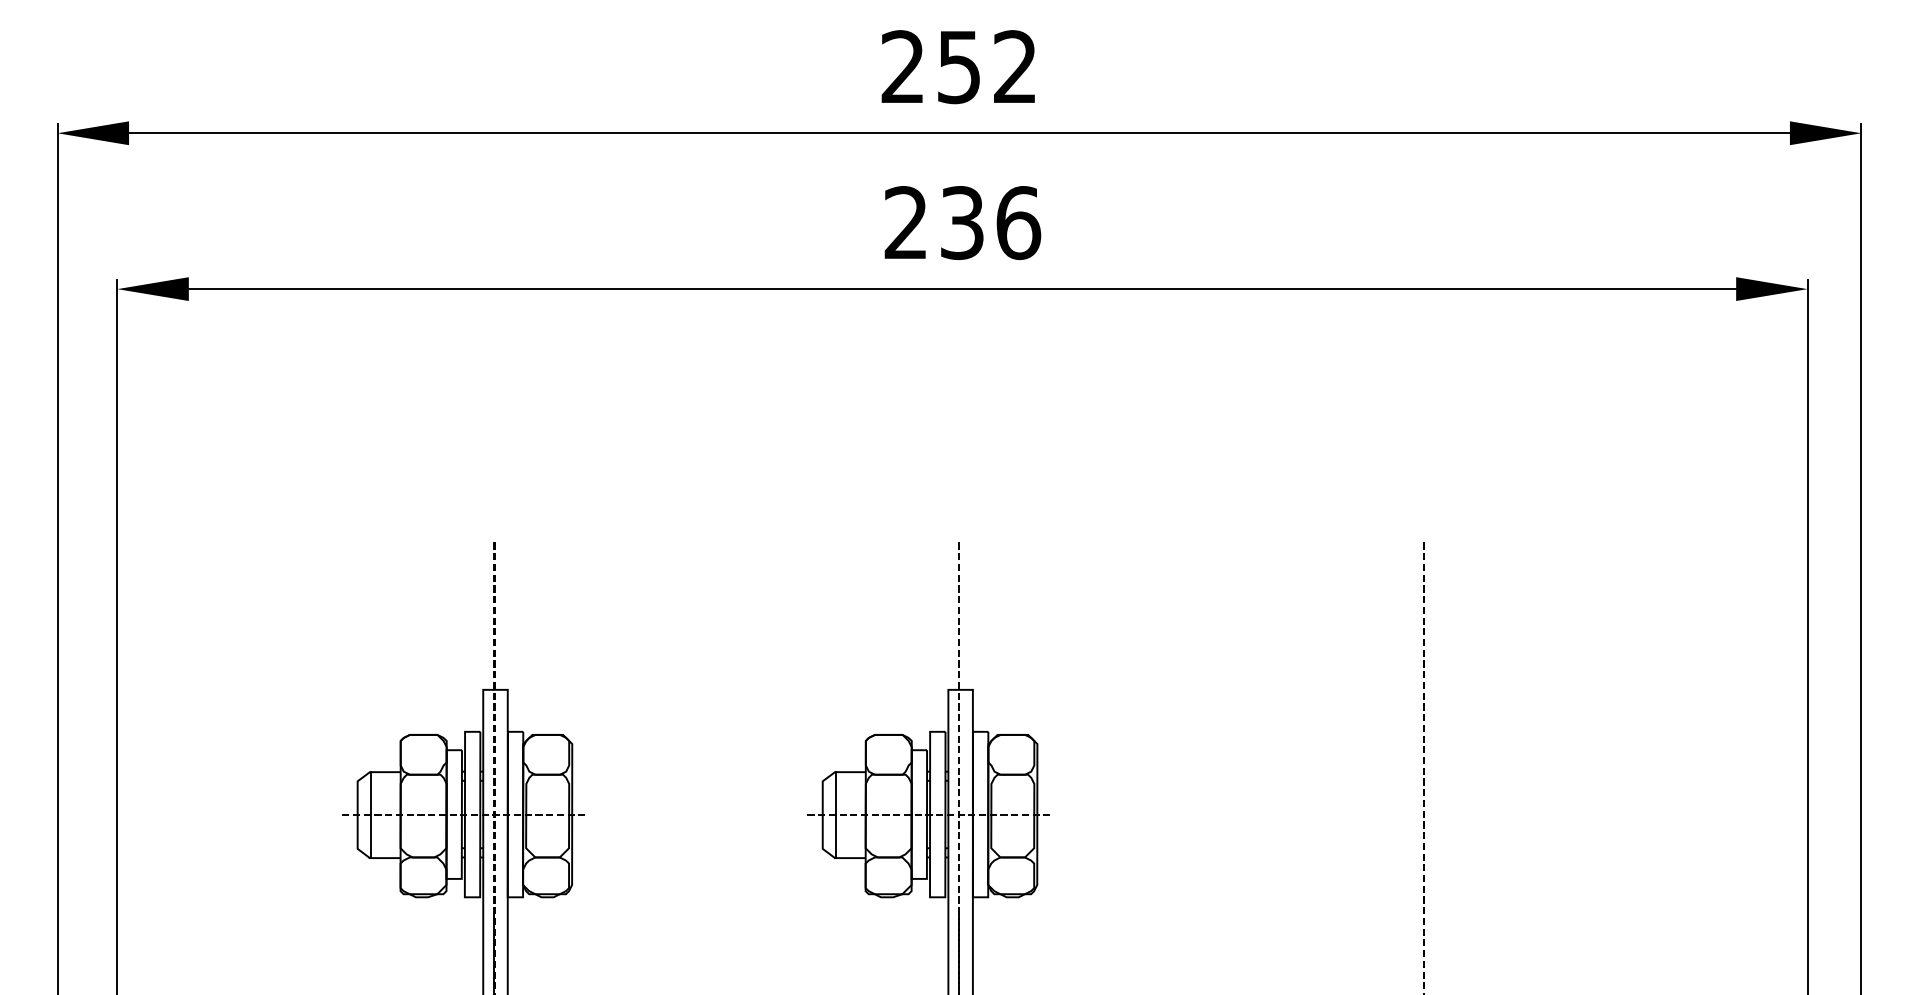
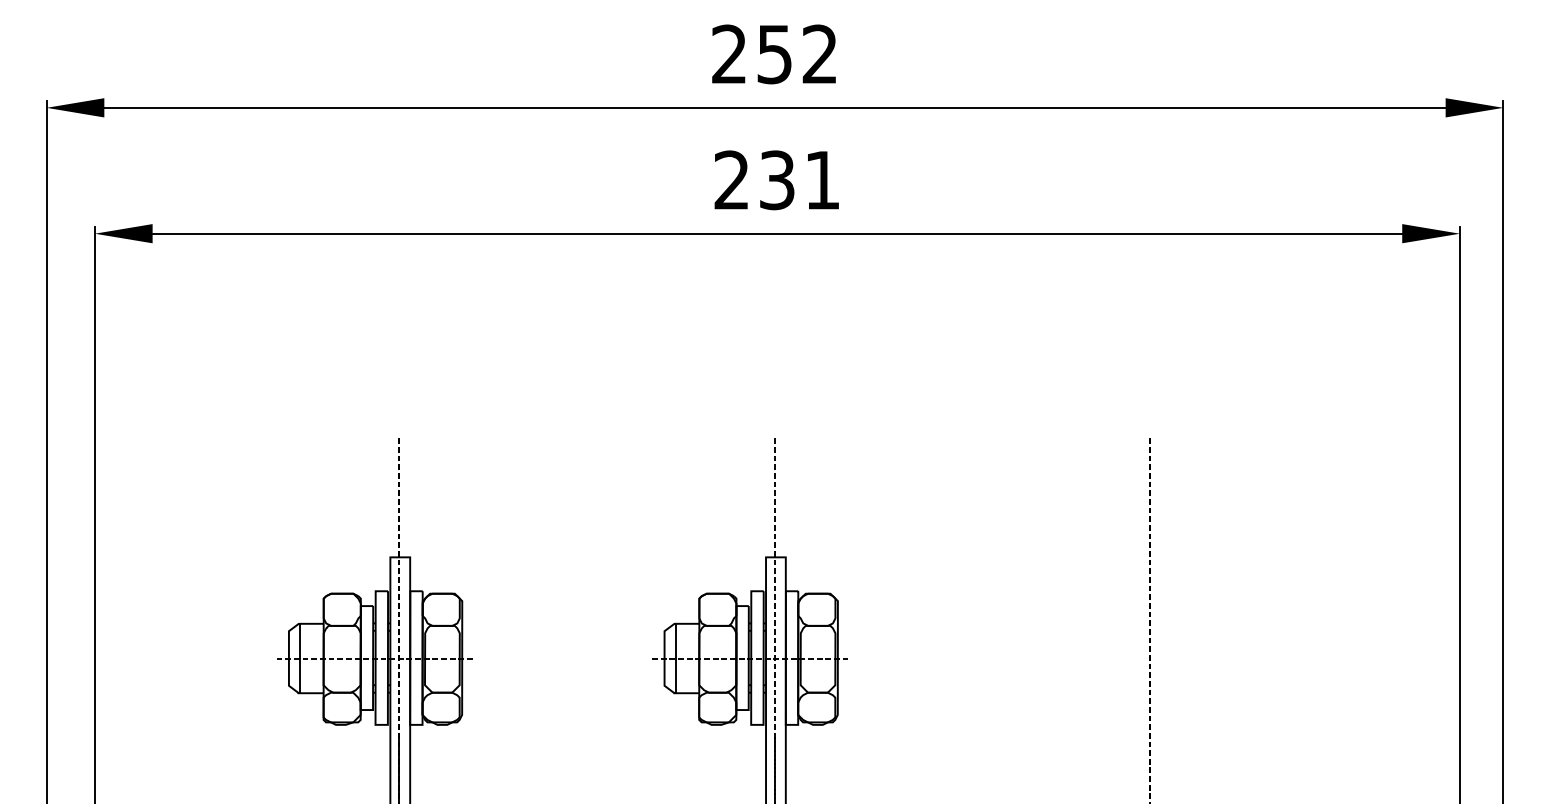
text: (1018, 223) -> (822, 180), 236 -> 231

